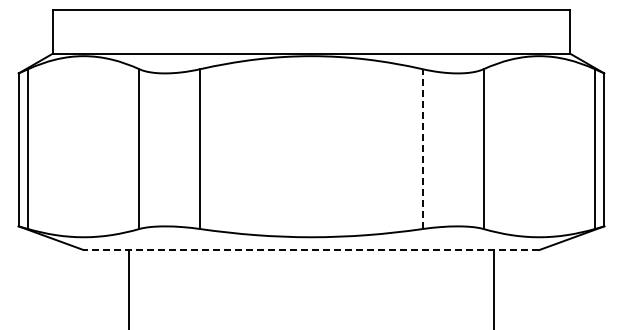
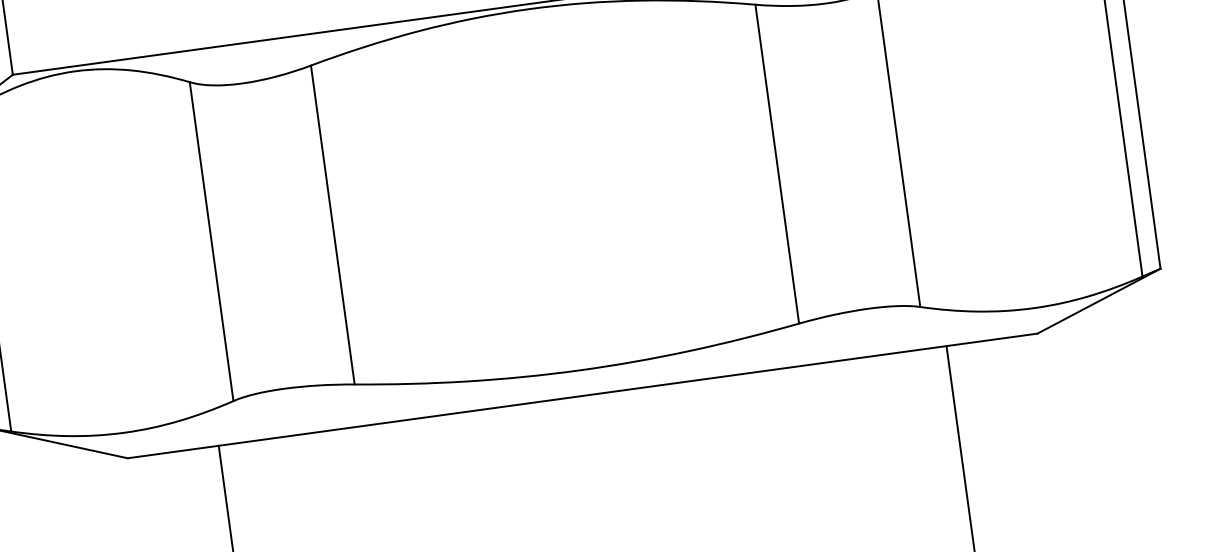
line: (422, 149) -> (776, 164), dashed -> solid
line: (311, 250) -> (582, 396), dashed -> solid

